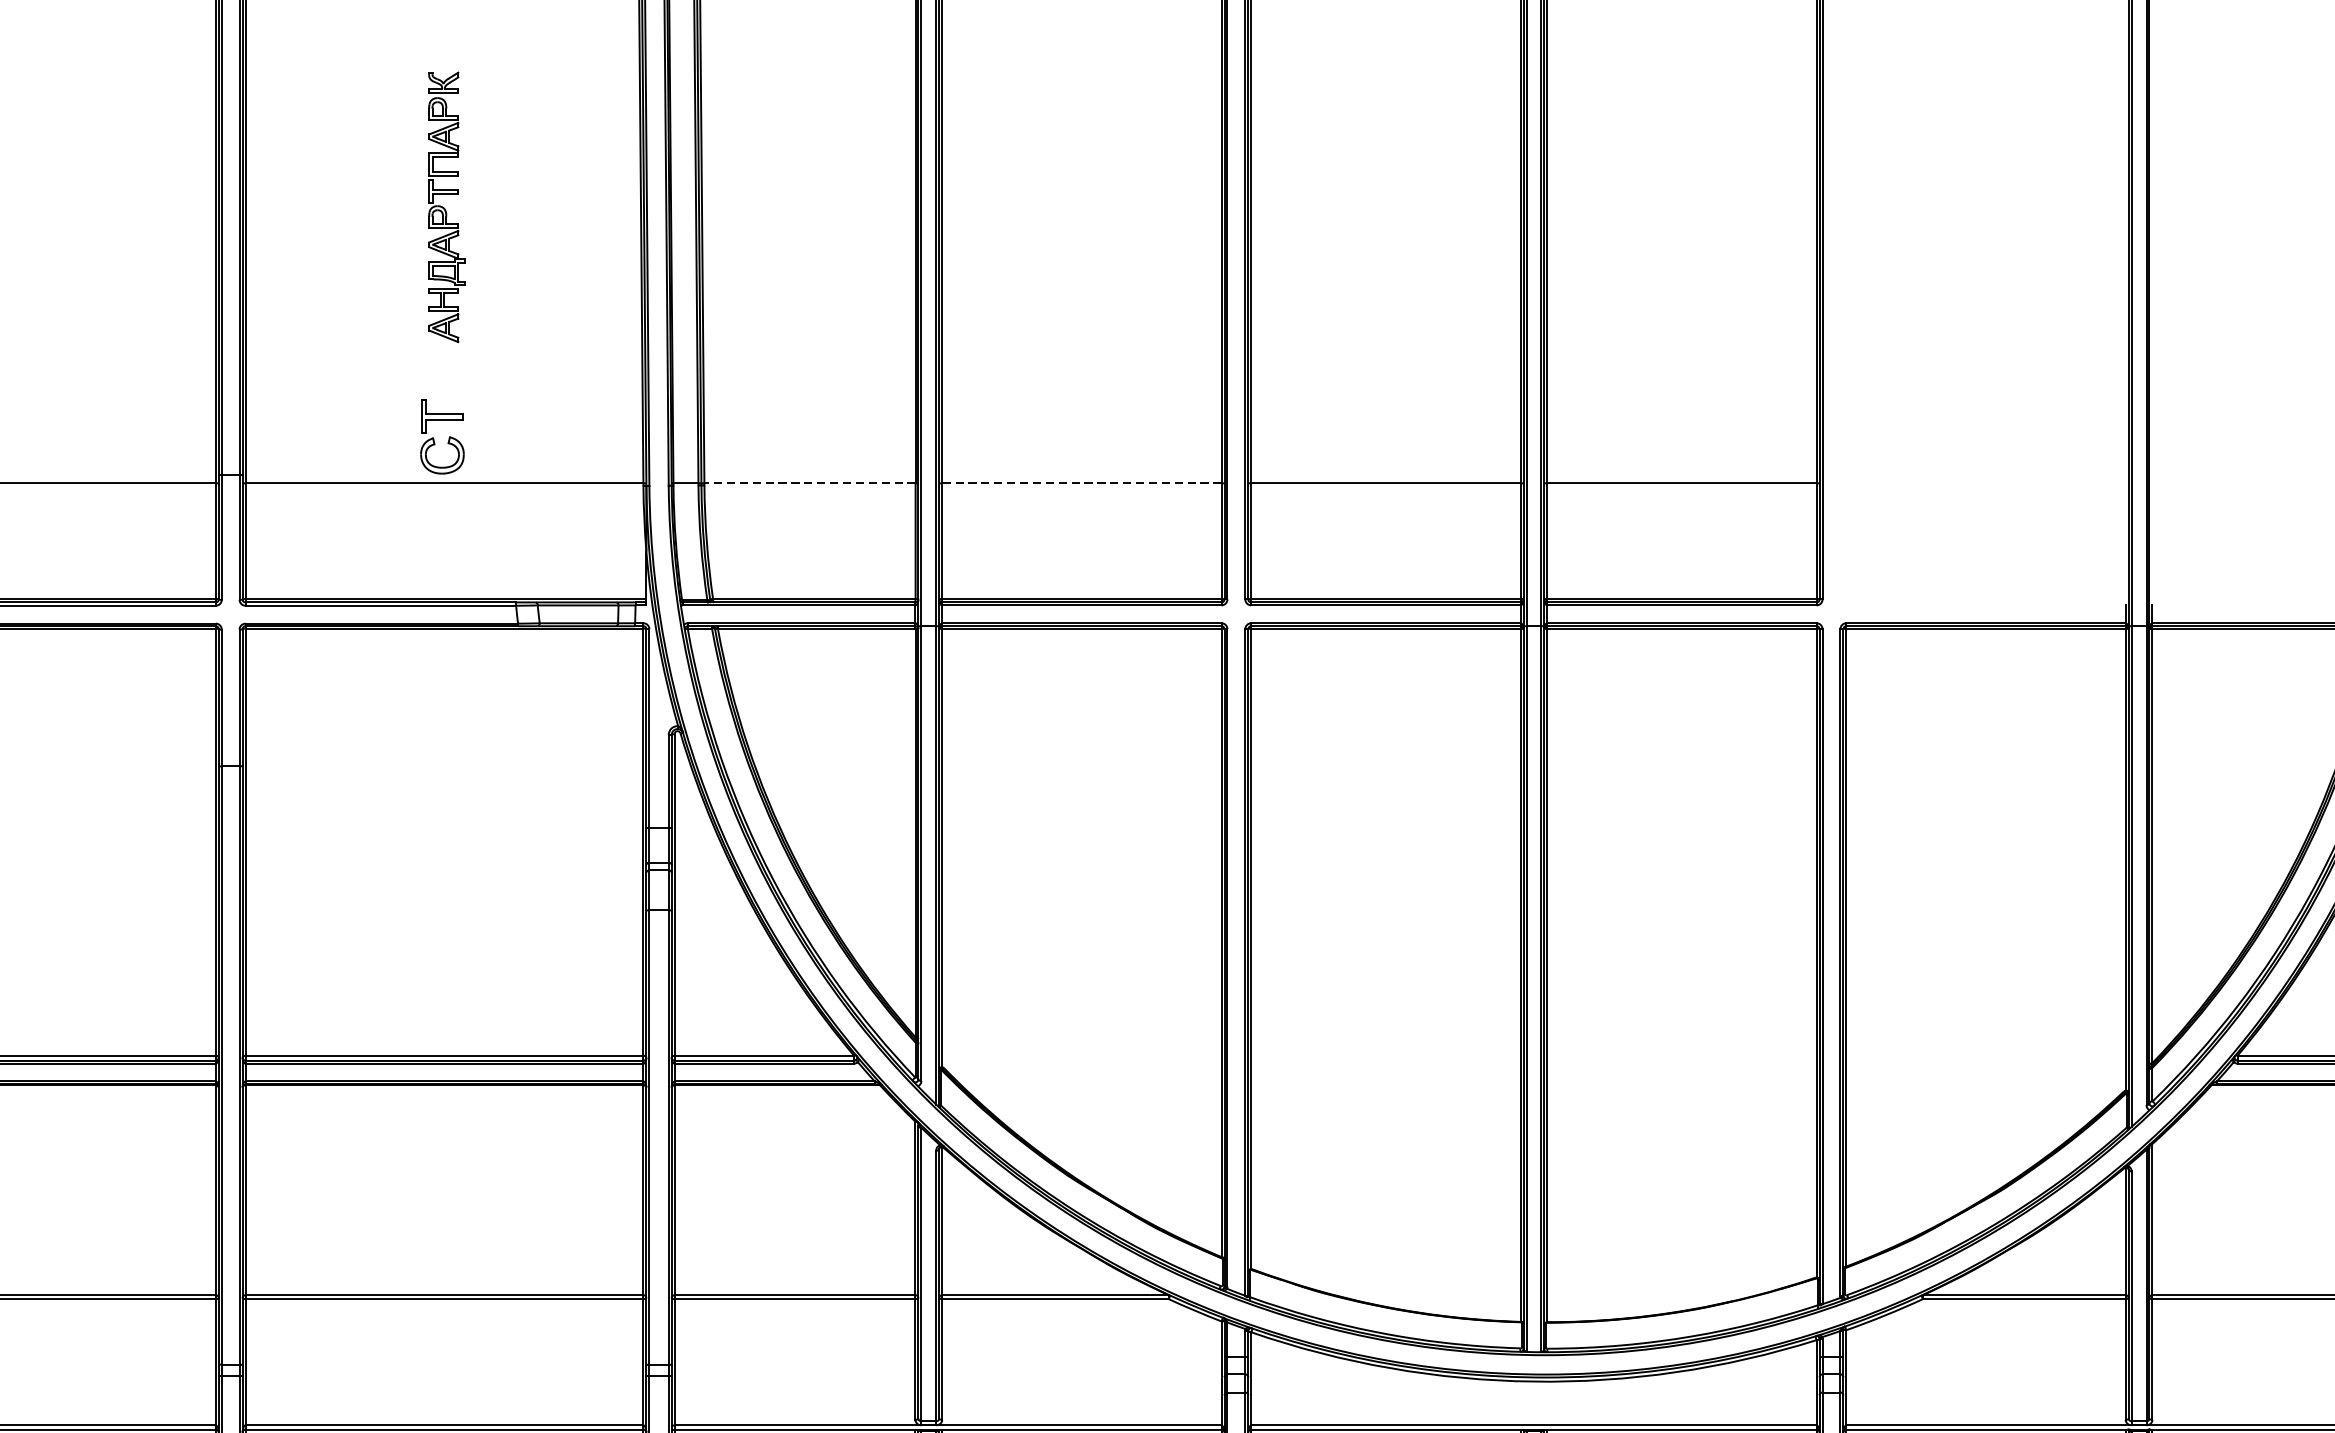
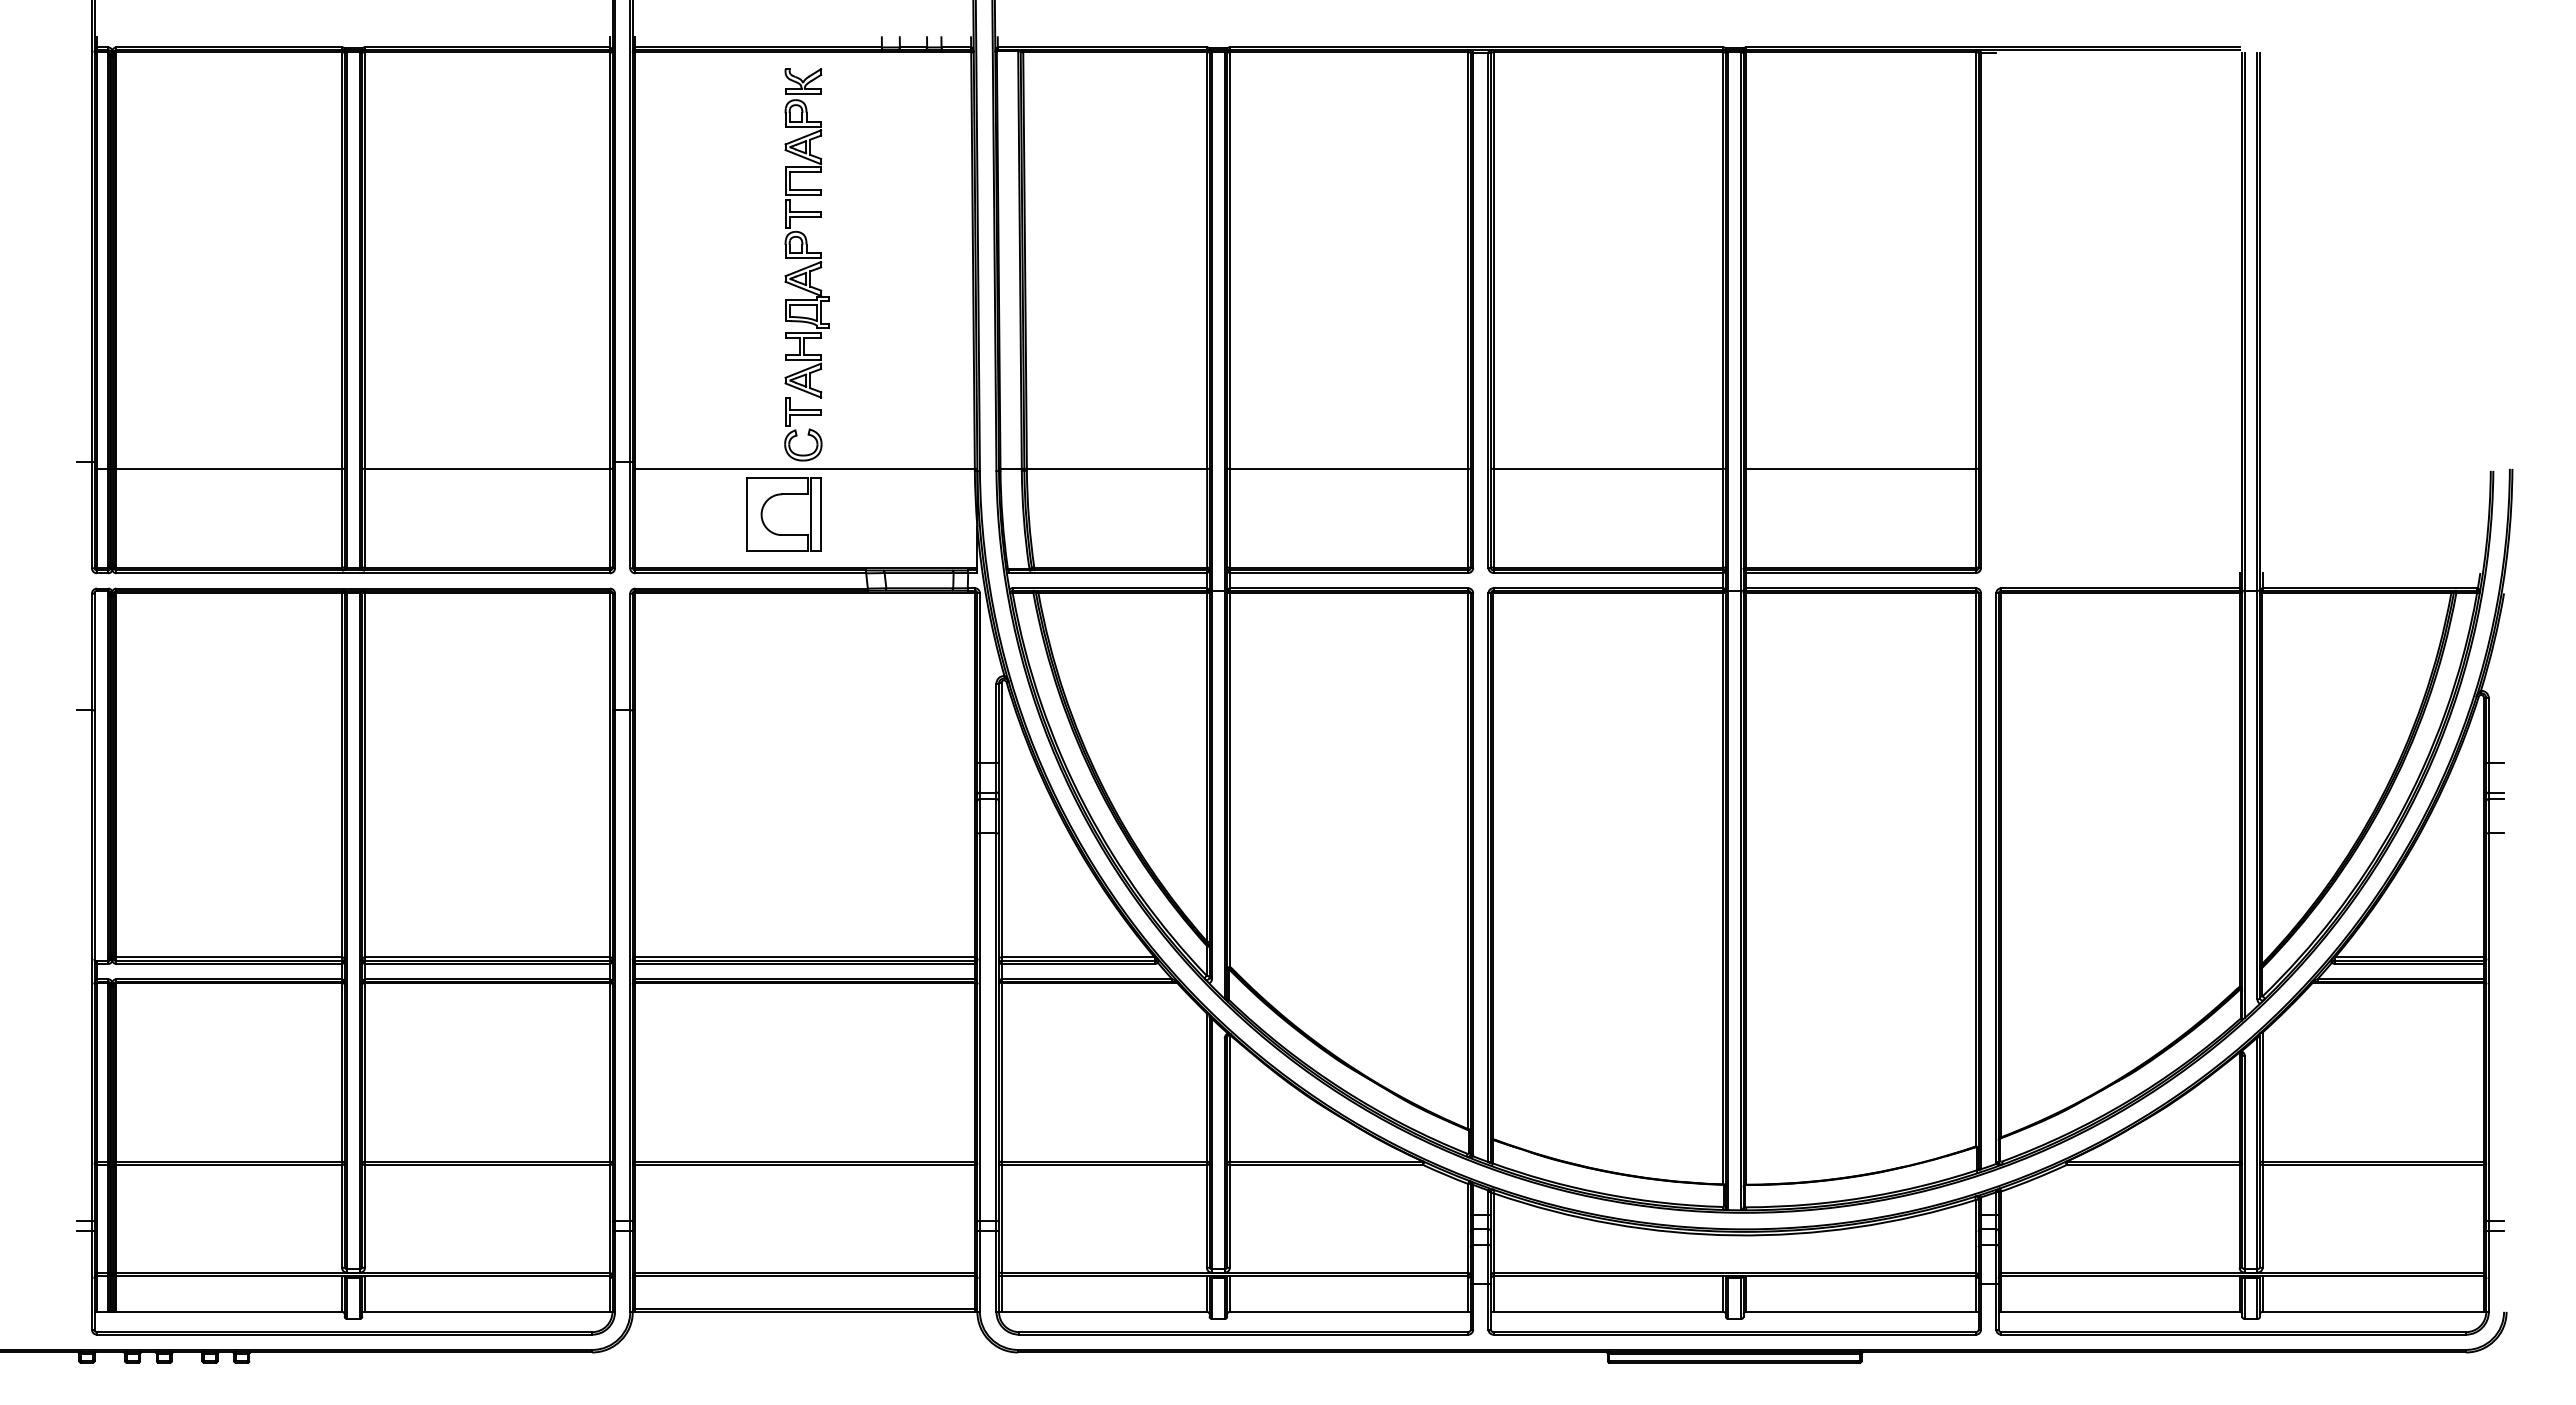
part: (446, 207) -> (806, 233), size x1.43
line: (809, 482) -> (1116, 468), dashed -> solid
line: (1081, 482) -> (1348, 468), dashed -> solid
part: (416, 514) -> (781, 495), added

